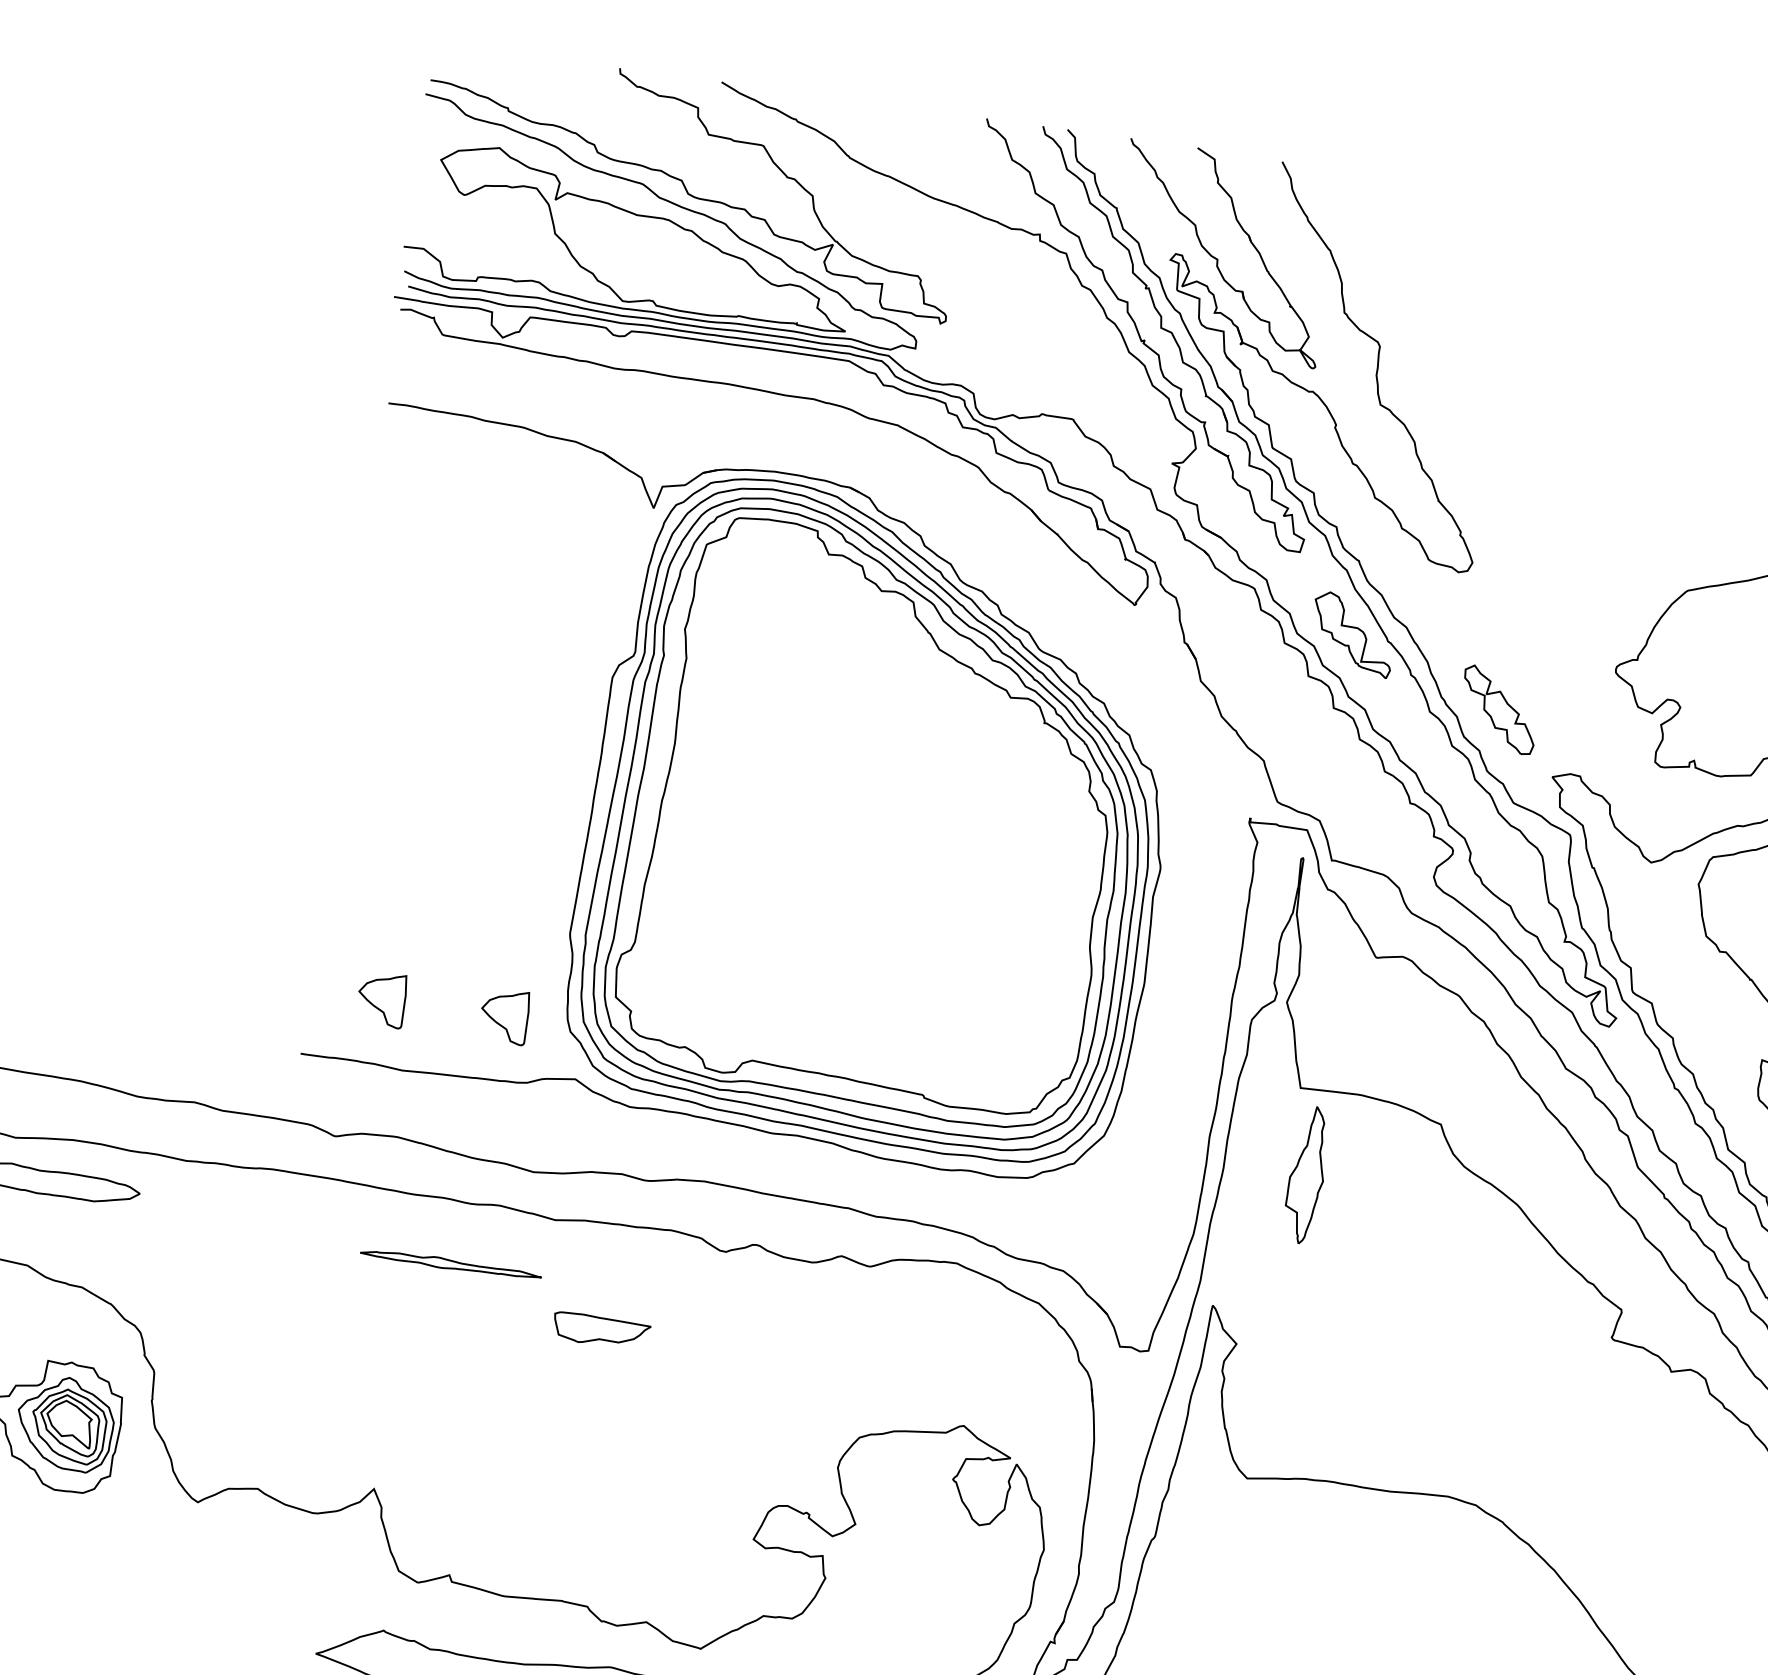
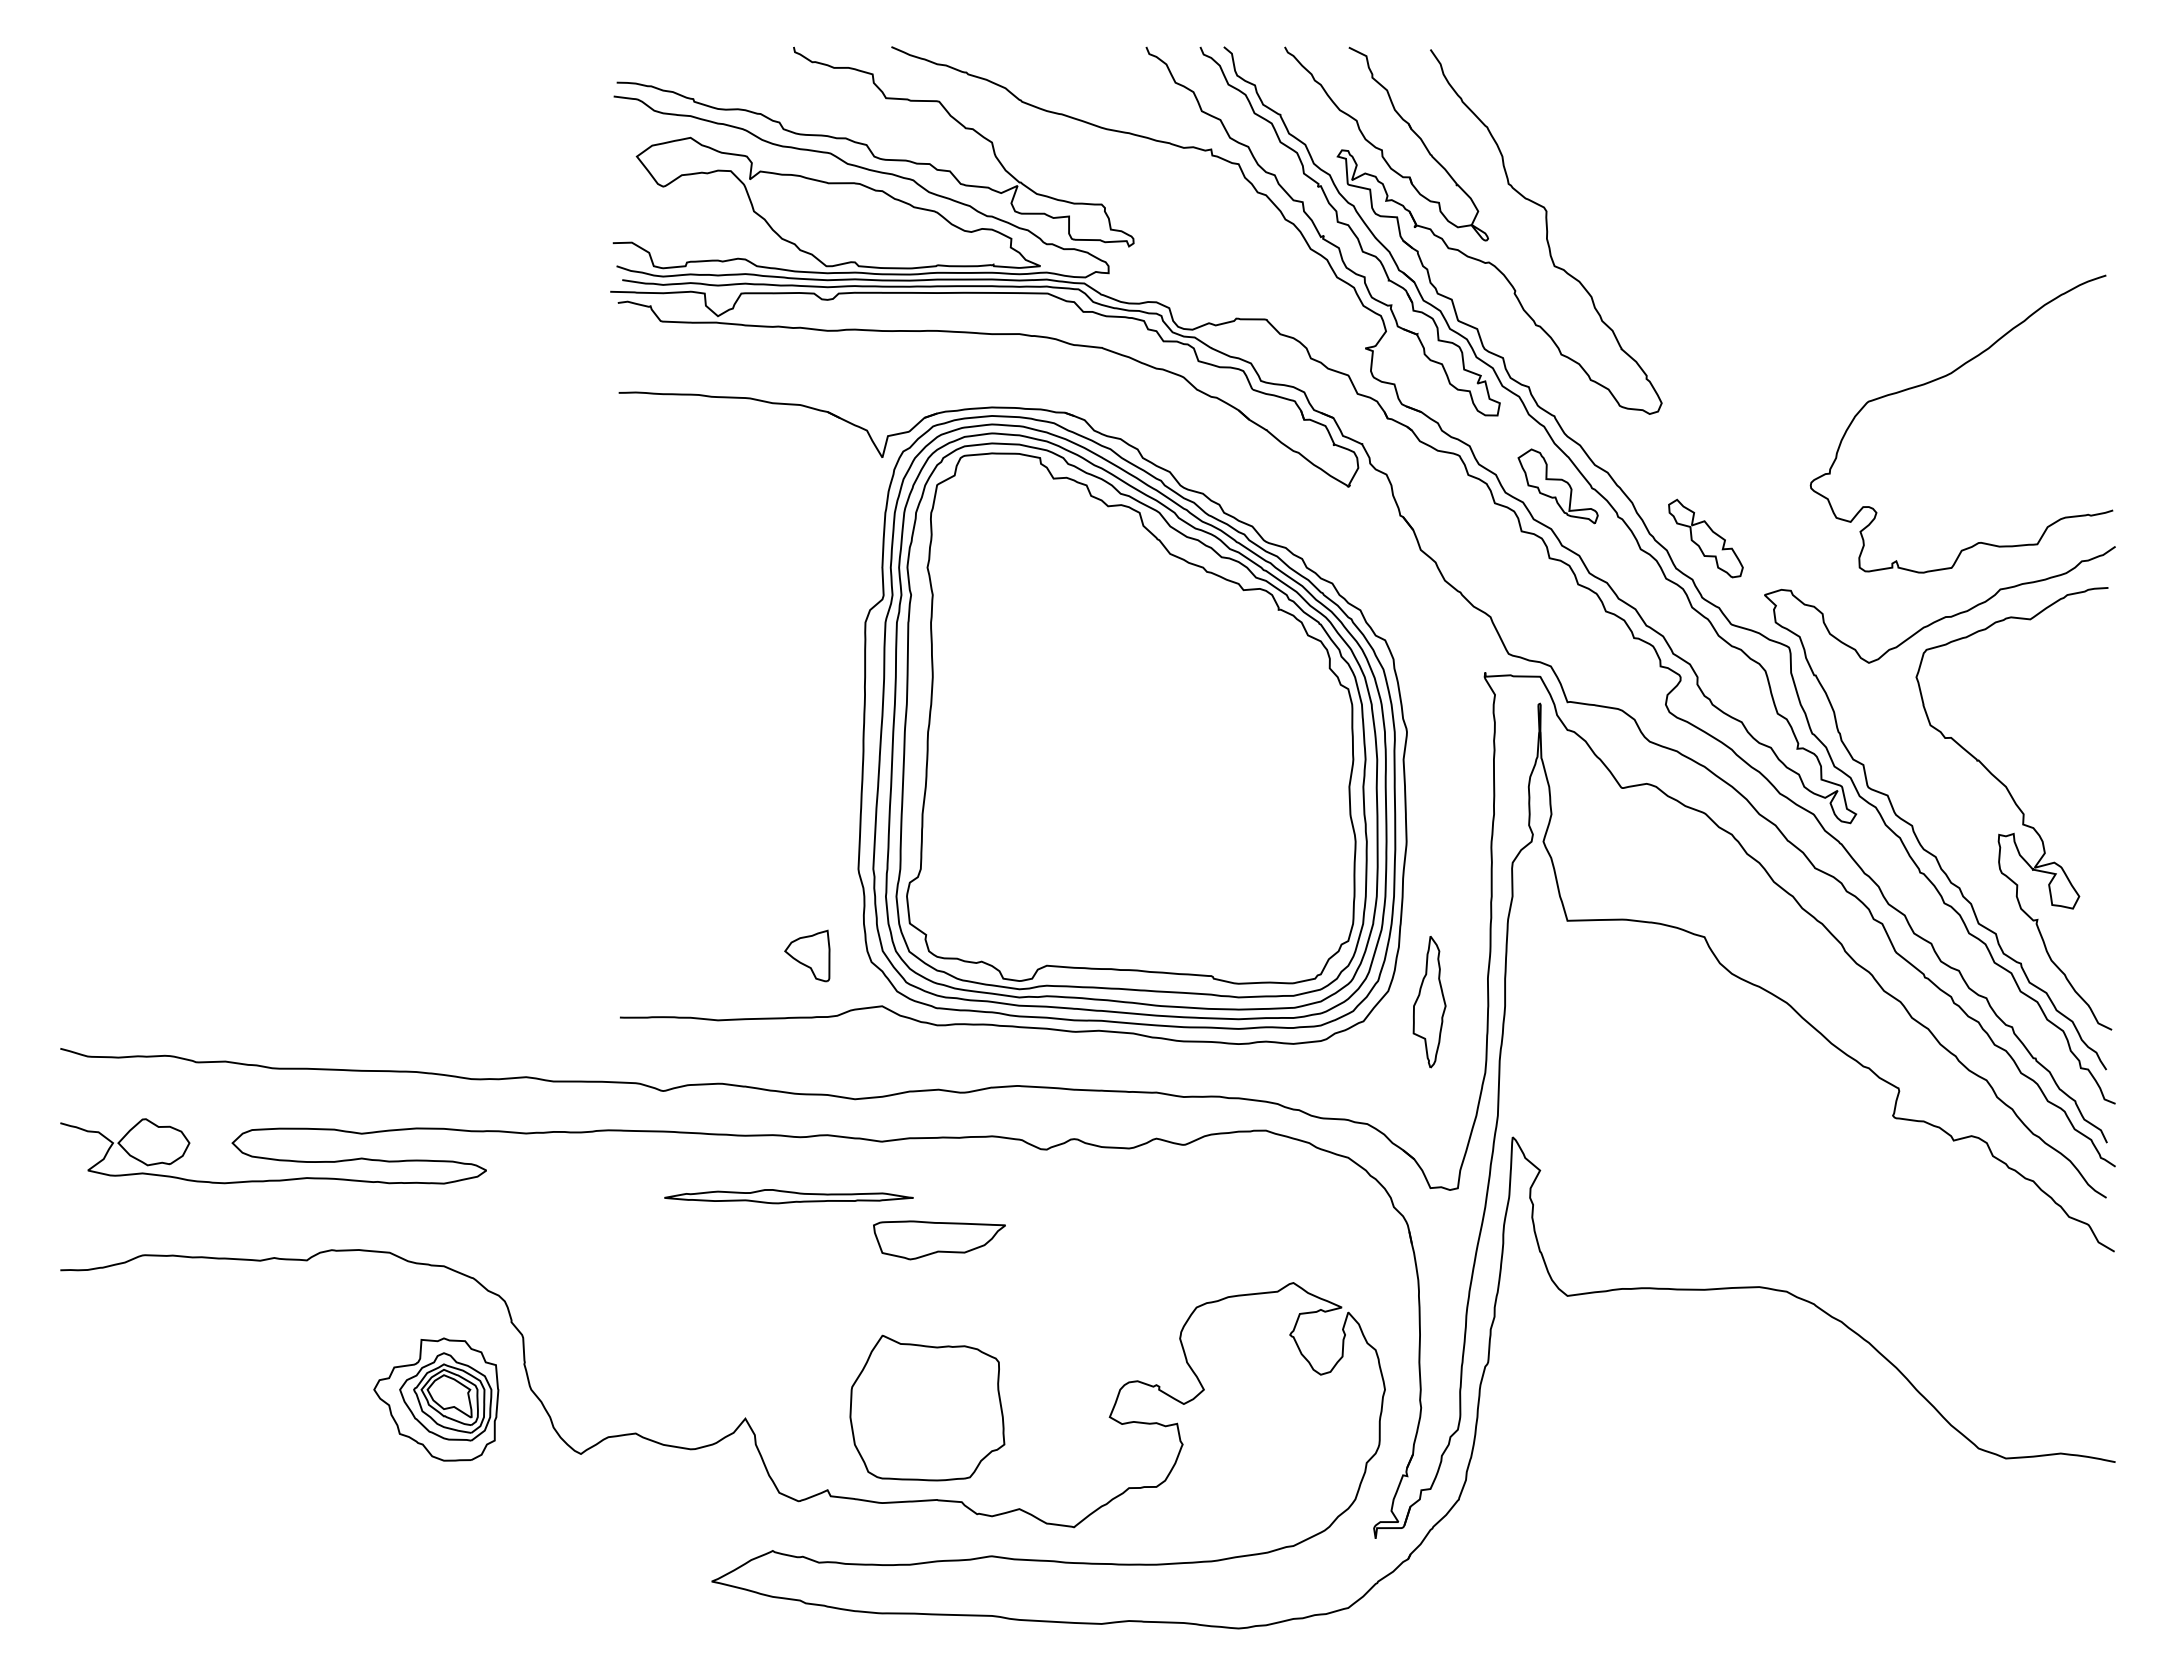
part: (381, 998) -> (689, 955), removed
part: (1306, 1175) -> (1429, 1002), moved
part: (450, 1263) -> (788, 1196), size x1.43
part: (601, 1331) -> (939, 1240), size x1.43
part: (565, 1503) -> (927, 1407), added

